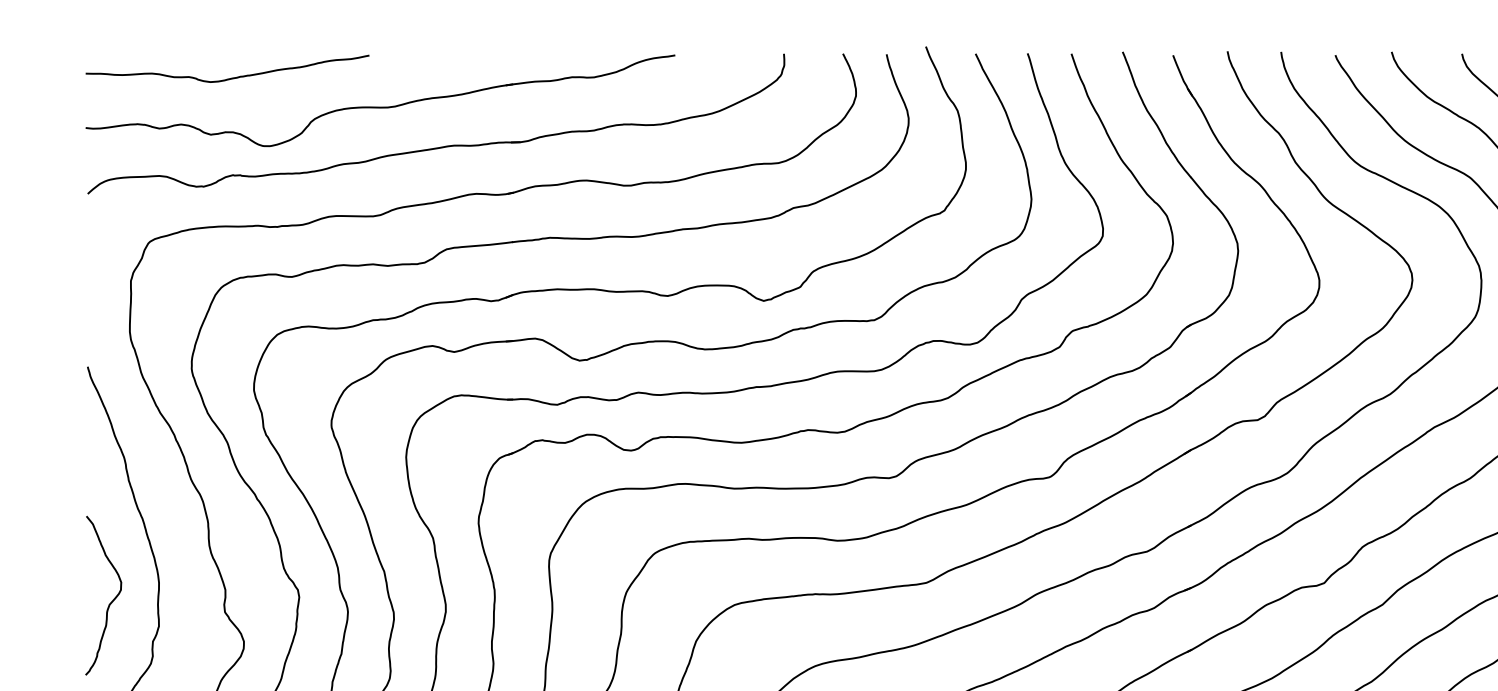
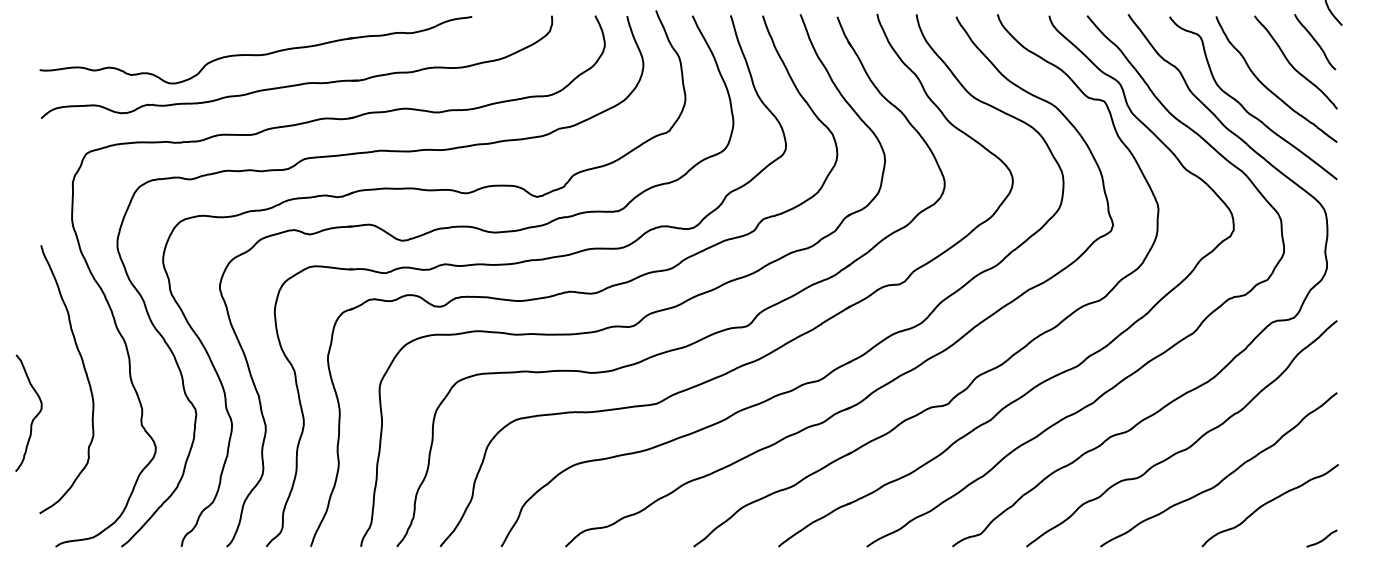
curve: (227, 78) -> (143, 33), removed
curve: (111, 600) -> (34, 416), moved

